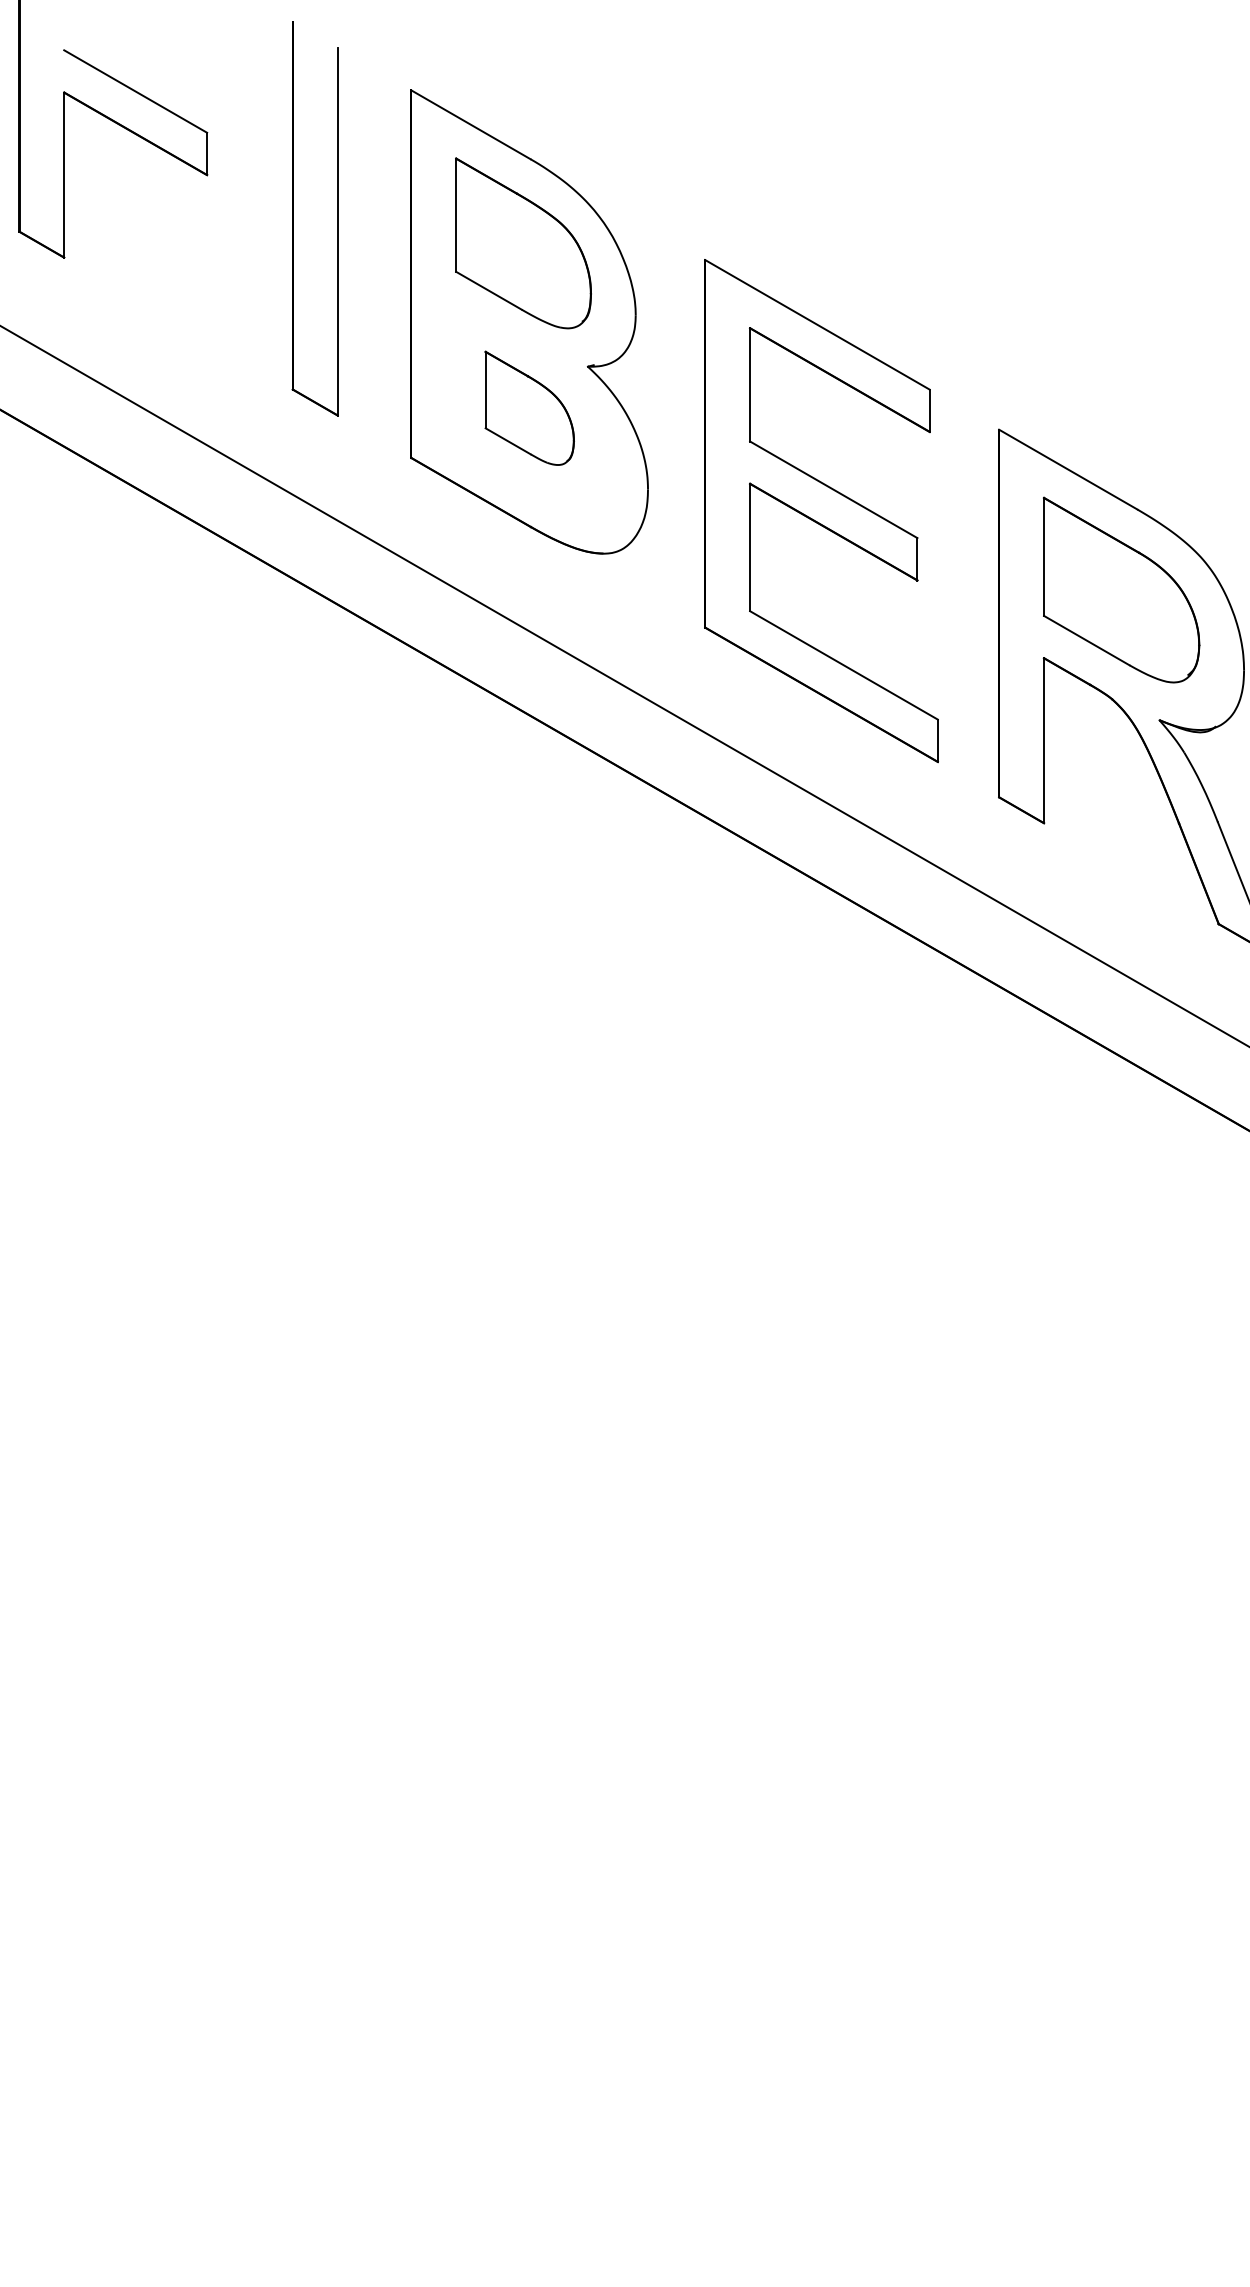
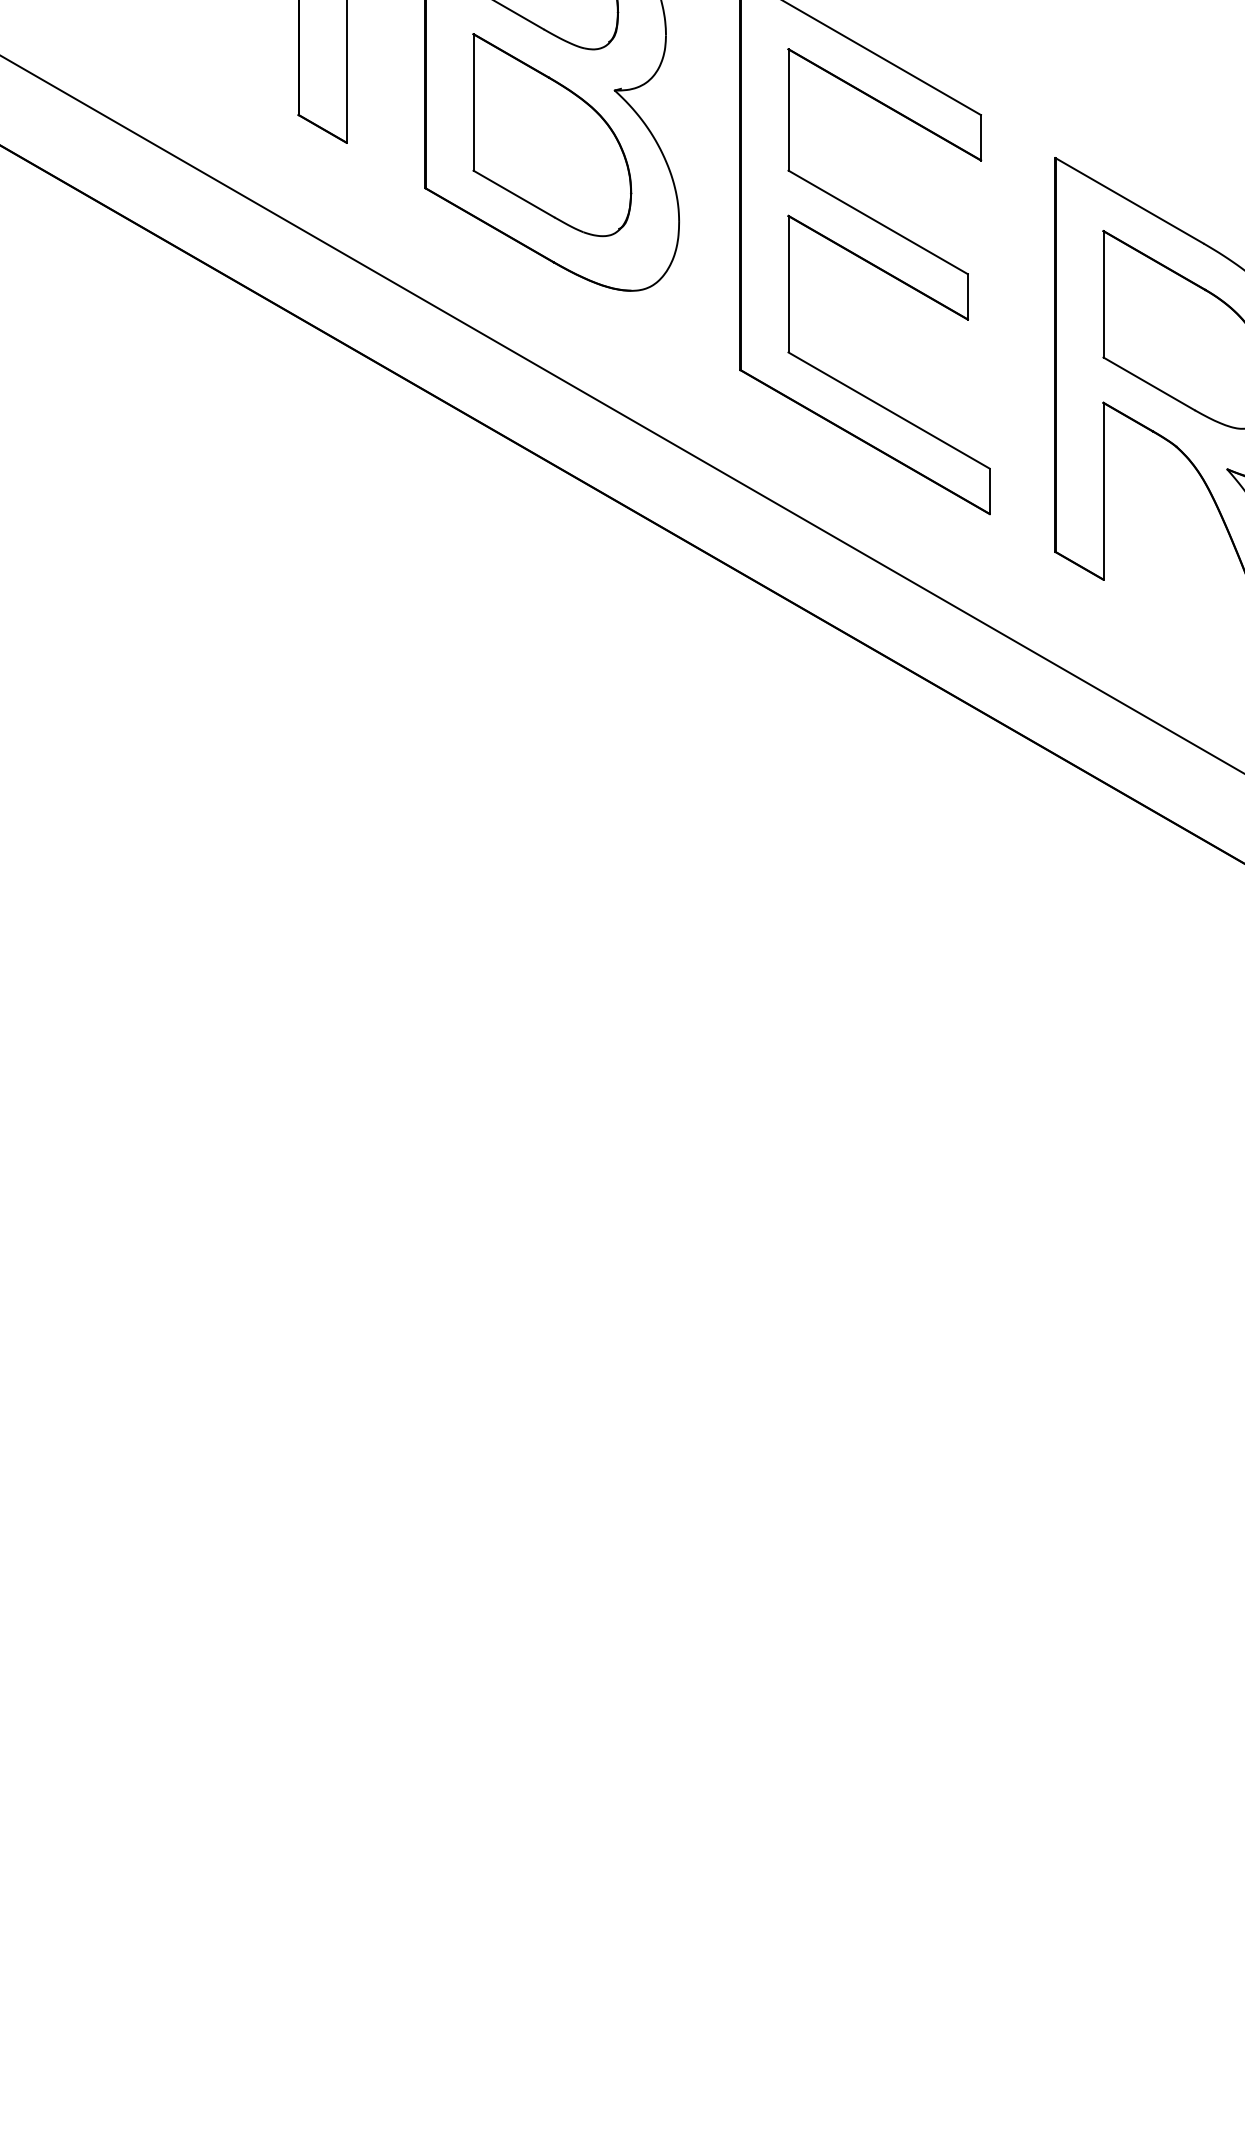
part: (529, 408) -> (552, 135), size x1.67

